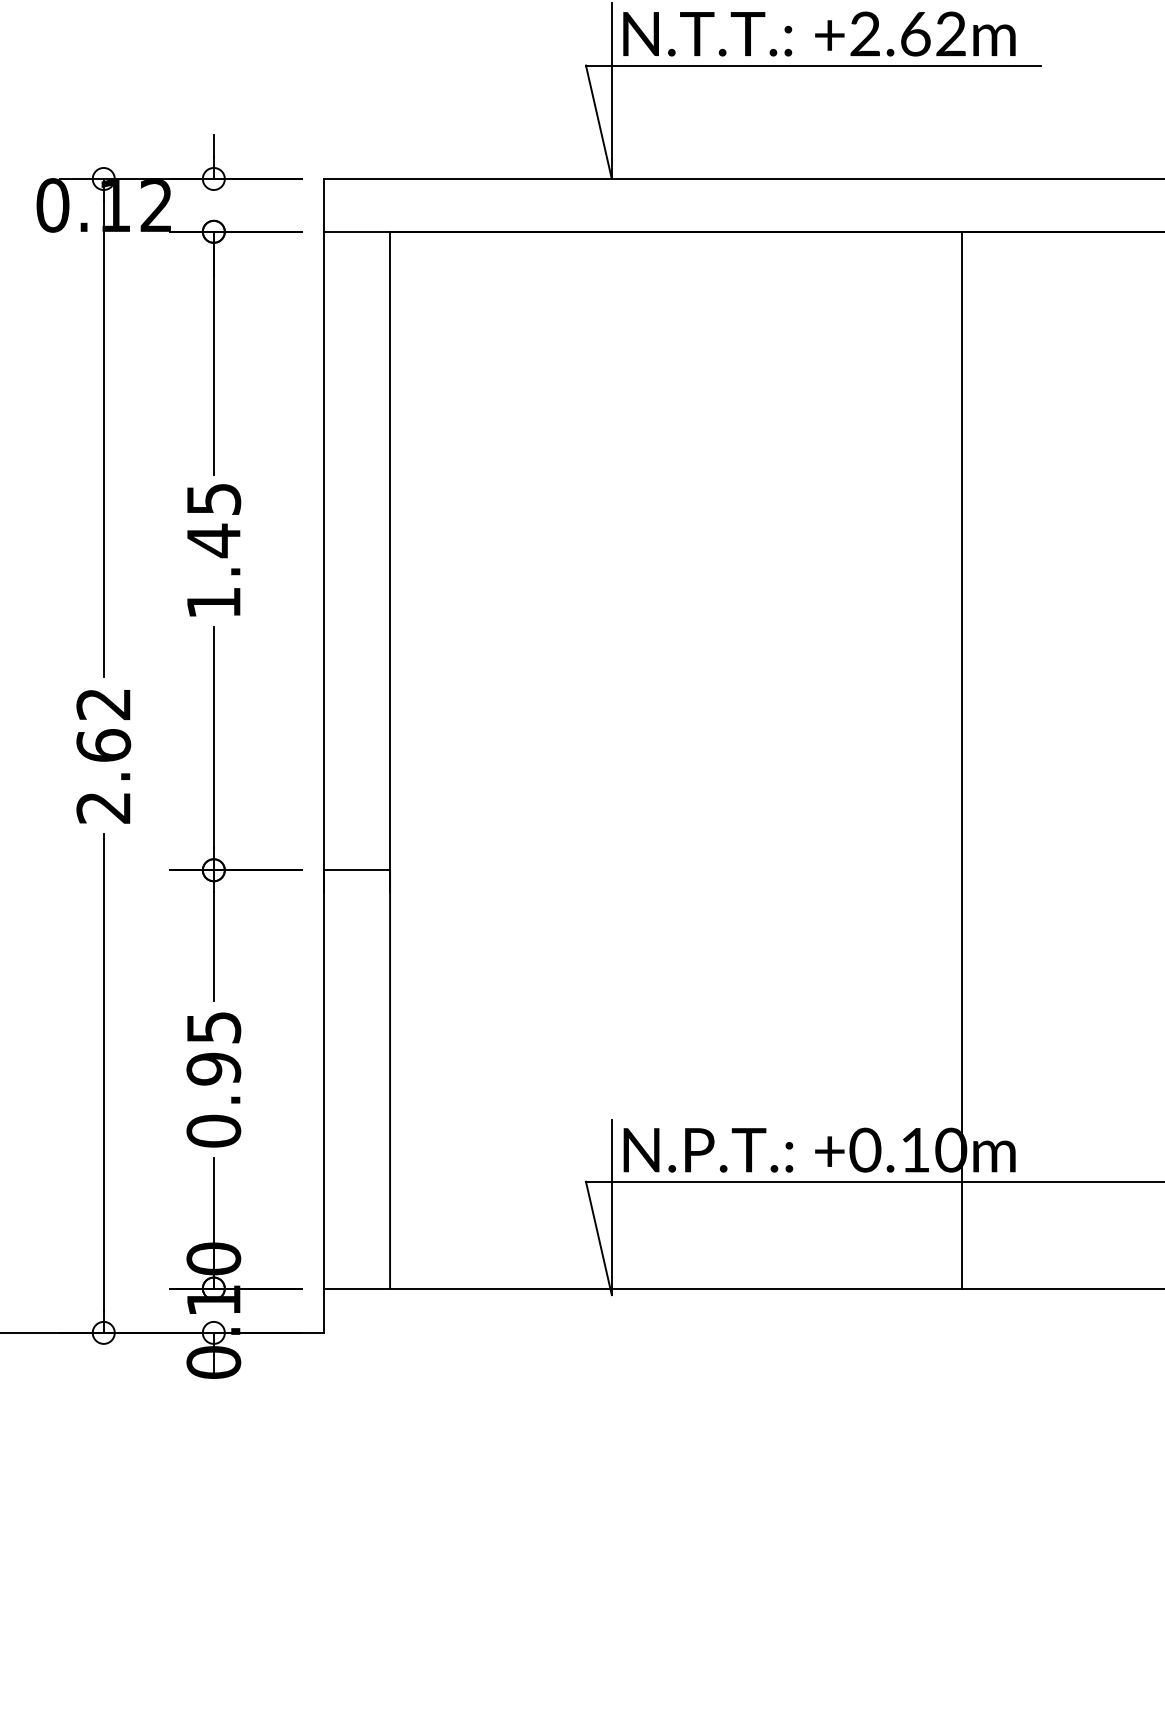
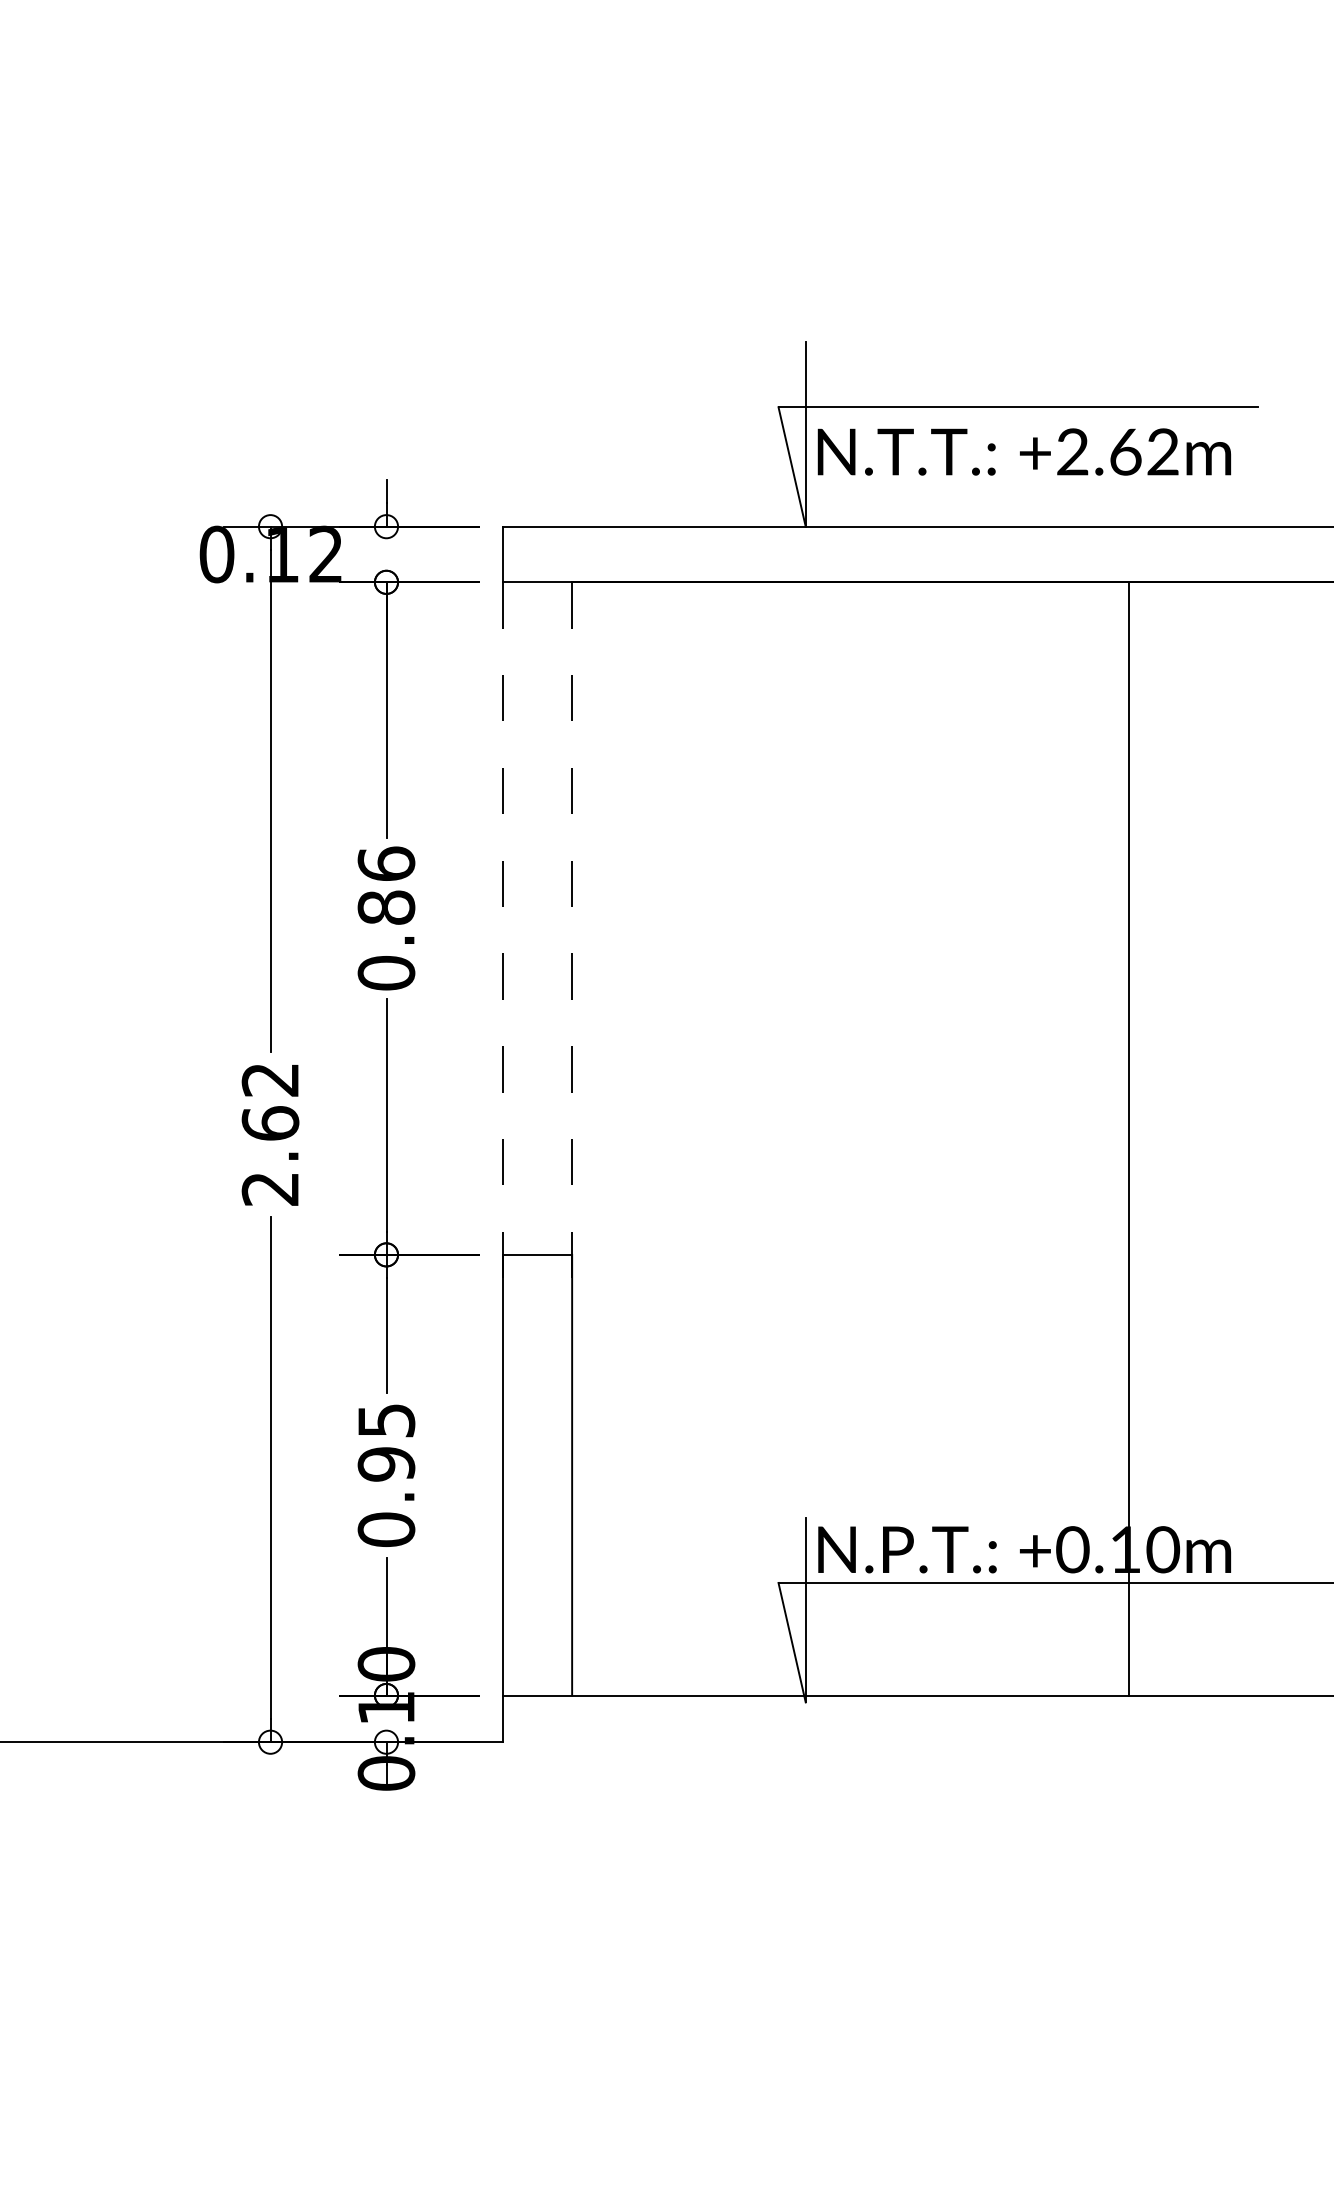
text: (819, 33) -> (1024, 451), moved
text: (213, 550) -> (386, 918), 1.45 -> 0.86
line: (323, 562) -> (502, 930), solid -> dashed
line: (390, 562) -> (572, 930), solid -> dashed
line: (962, 759) -> (1129, 1138), moved

